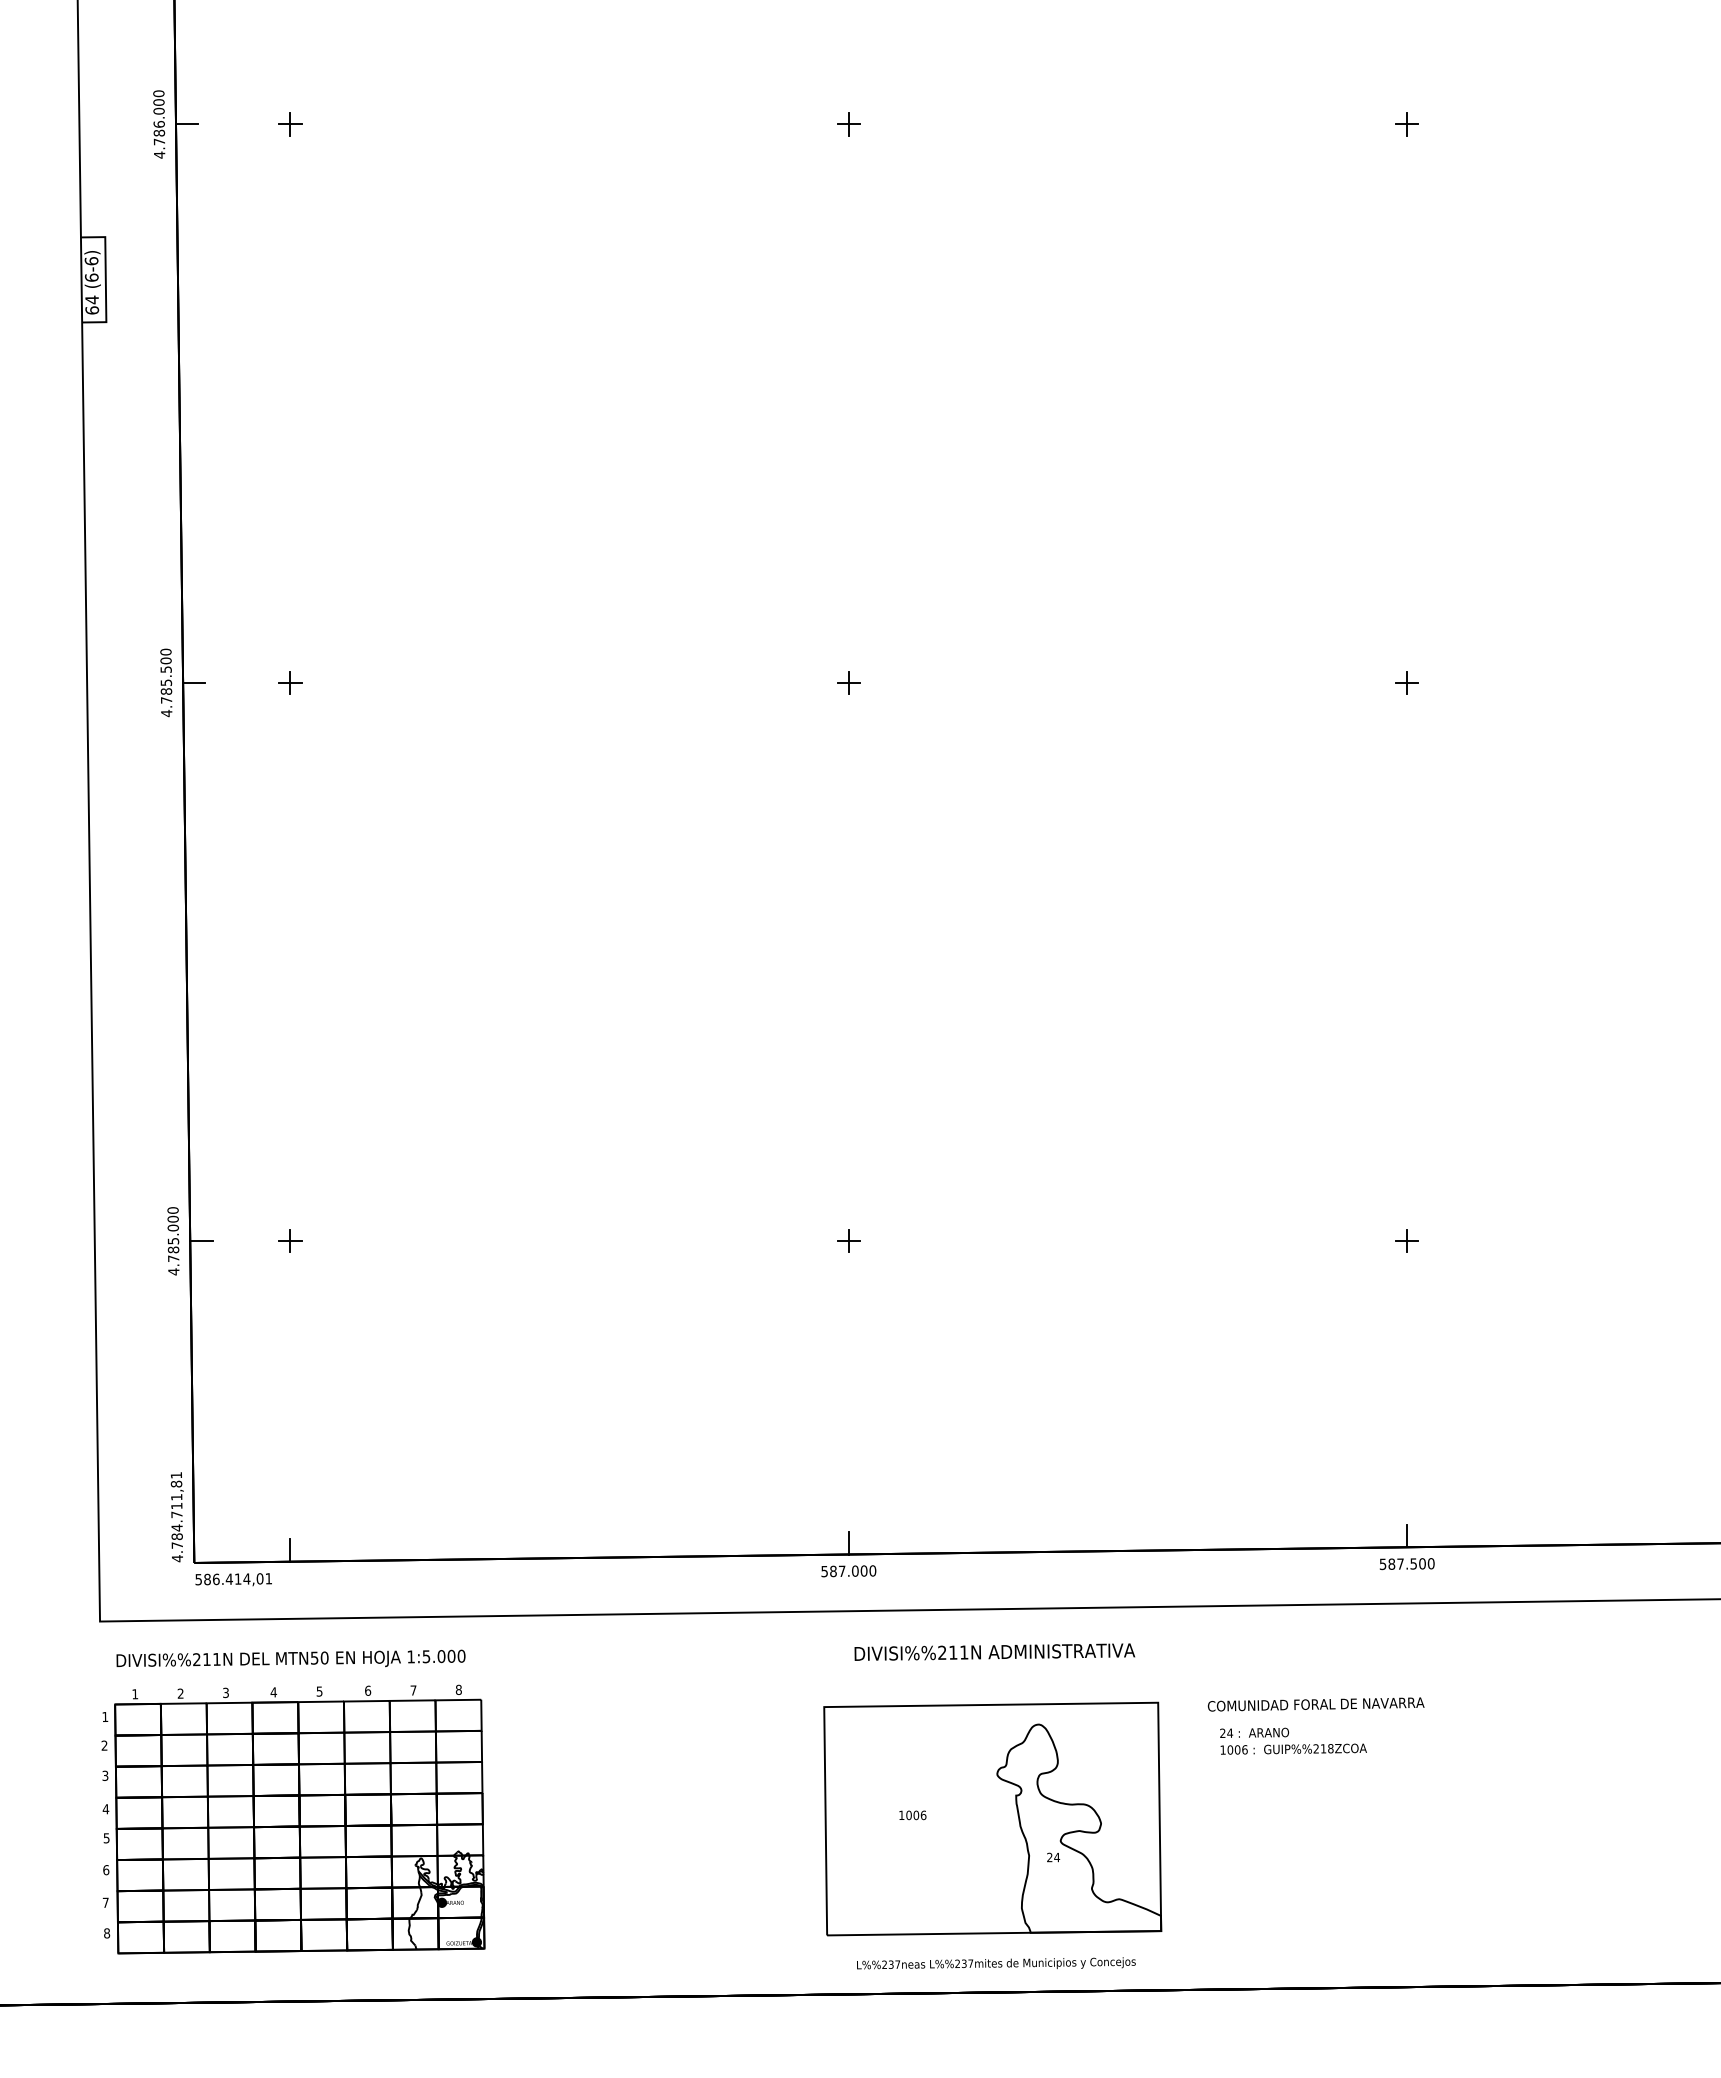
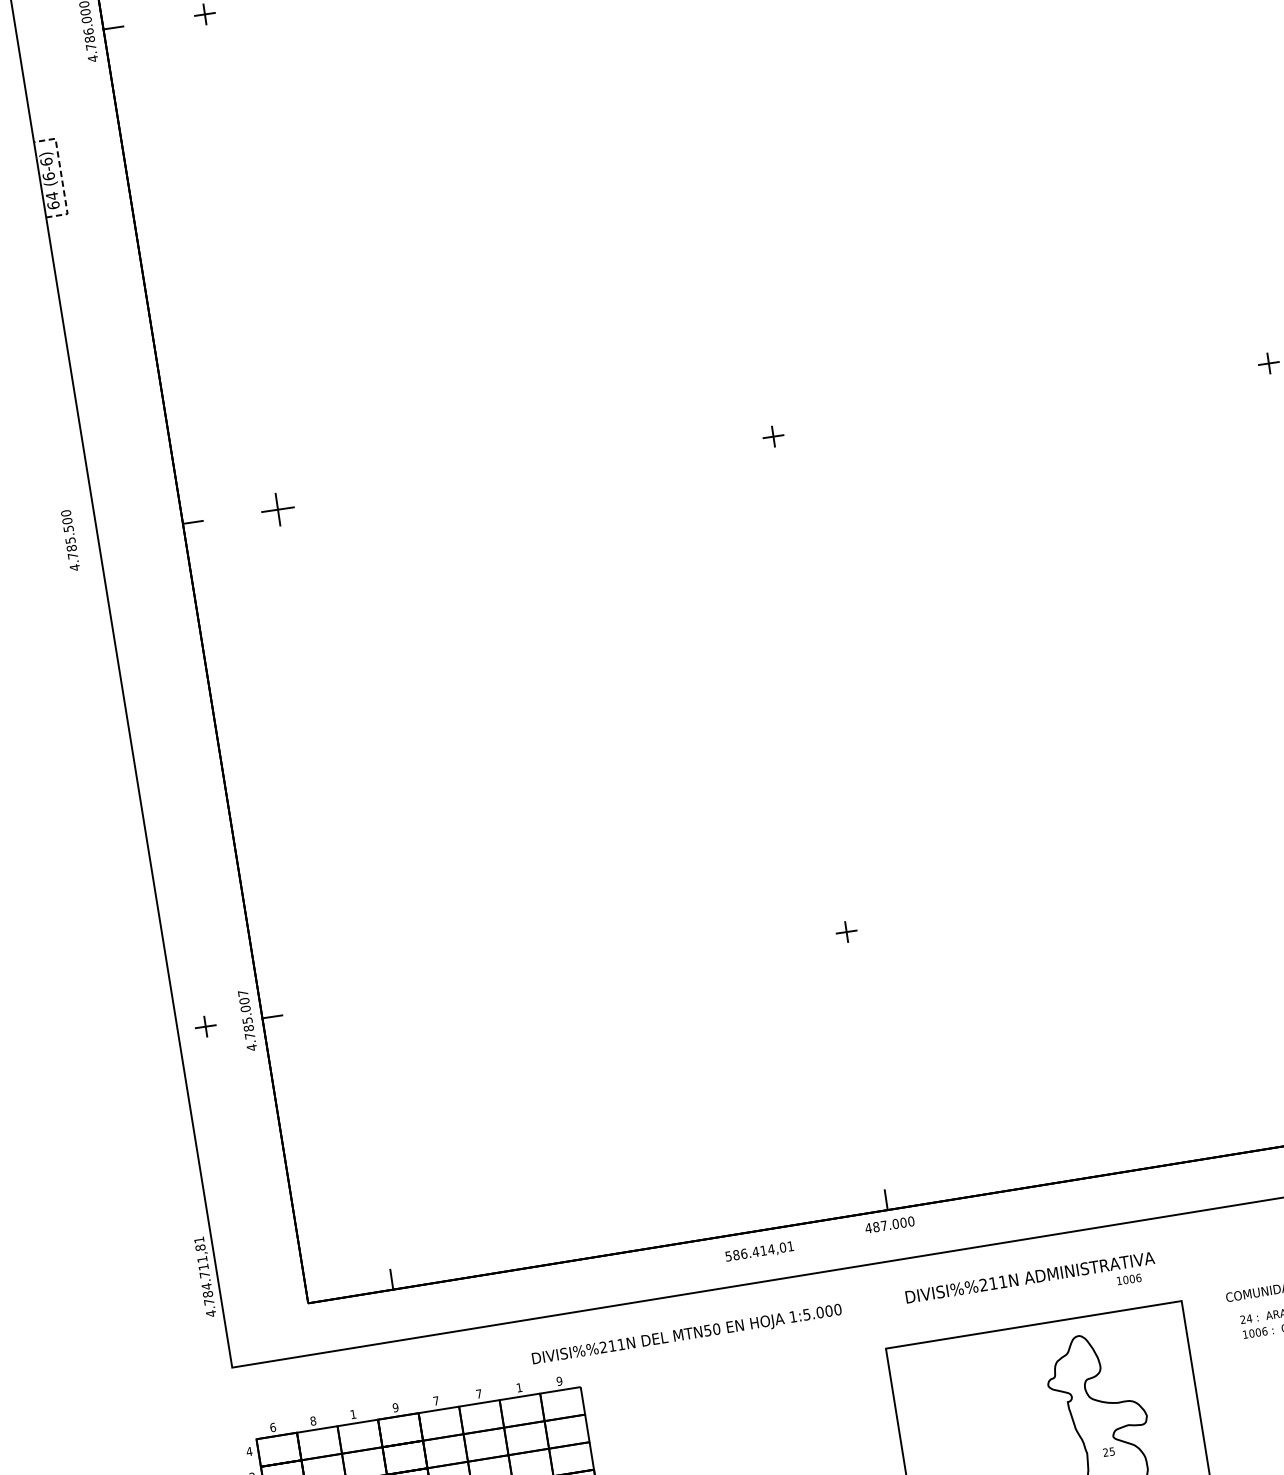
line: (105, 279) -> (61, 176), solid -> dashed
text: (166, 682) -> (70, 540), moved
part: (290, 682) -> (278, 509), size x1.6
text: (172, 1210) -> (242, 993), 4.785.000 -> 4.785.007
part: (290, 1240) -> (205, 1026), moved
text: (176, 1517) -> (204, 1277), moved
text: (824, 1571) -> (868, 1228), 587.000 -> 487.000
text: (233, 1579) -> (759, 1251), moved
text: (290, 1658) -> (686, 1334), moved
text: (458, 1689) -> (559, 1380), 8 -> 9
text: (368, 1690) -> (479, 1393), 6 -> 7
text: (413, 1690) -> (519, 1387), 7 -> 1
text: (319, 1691) -> (436, 1400), 5 -> 7
text: (225, 1692) -> (352, 1414), 3 -> 1
text: (273, 1692) -> (395, 1407), 4 -> 9
text: (180, 1693) -> (313, 1420), 2 -> 8
text: (135, 1694) -> (273, 1427), 1 -> 6
text: (105, 1716) -> (249, 1451), 1 -> 4
text: (912, 1815) -> (1128, 1279), moved
text: (1057, 1857) -> (1112, 1451), 24 -> 25

